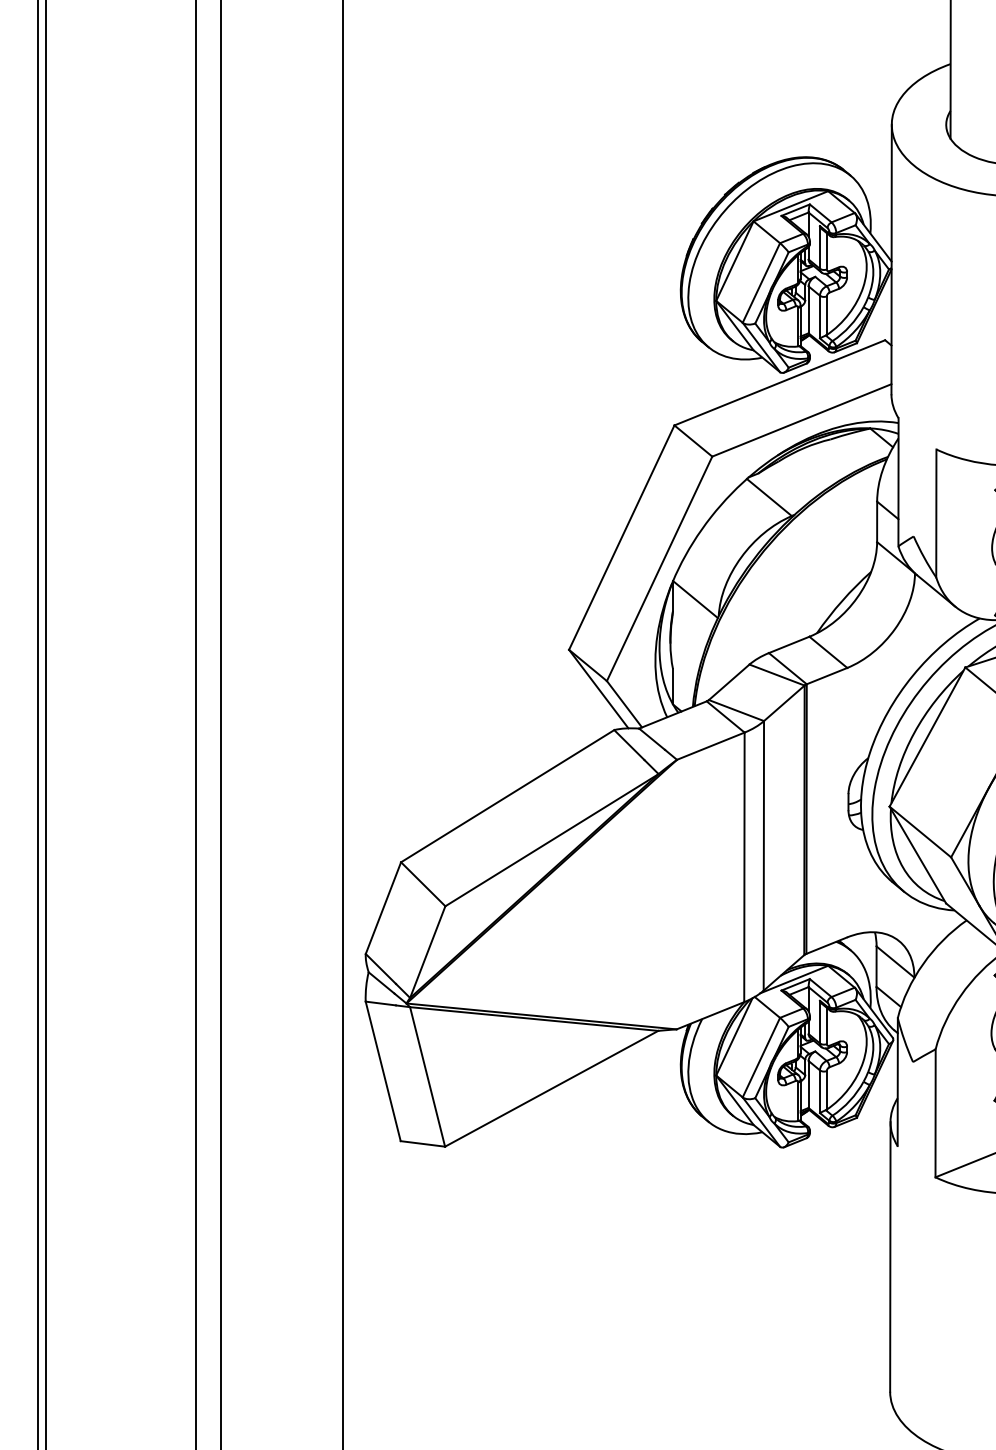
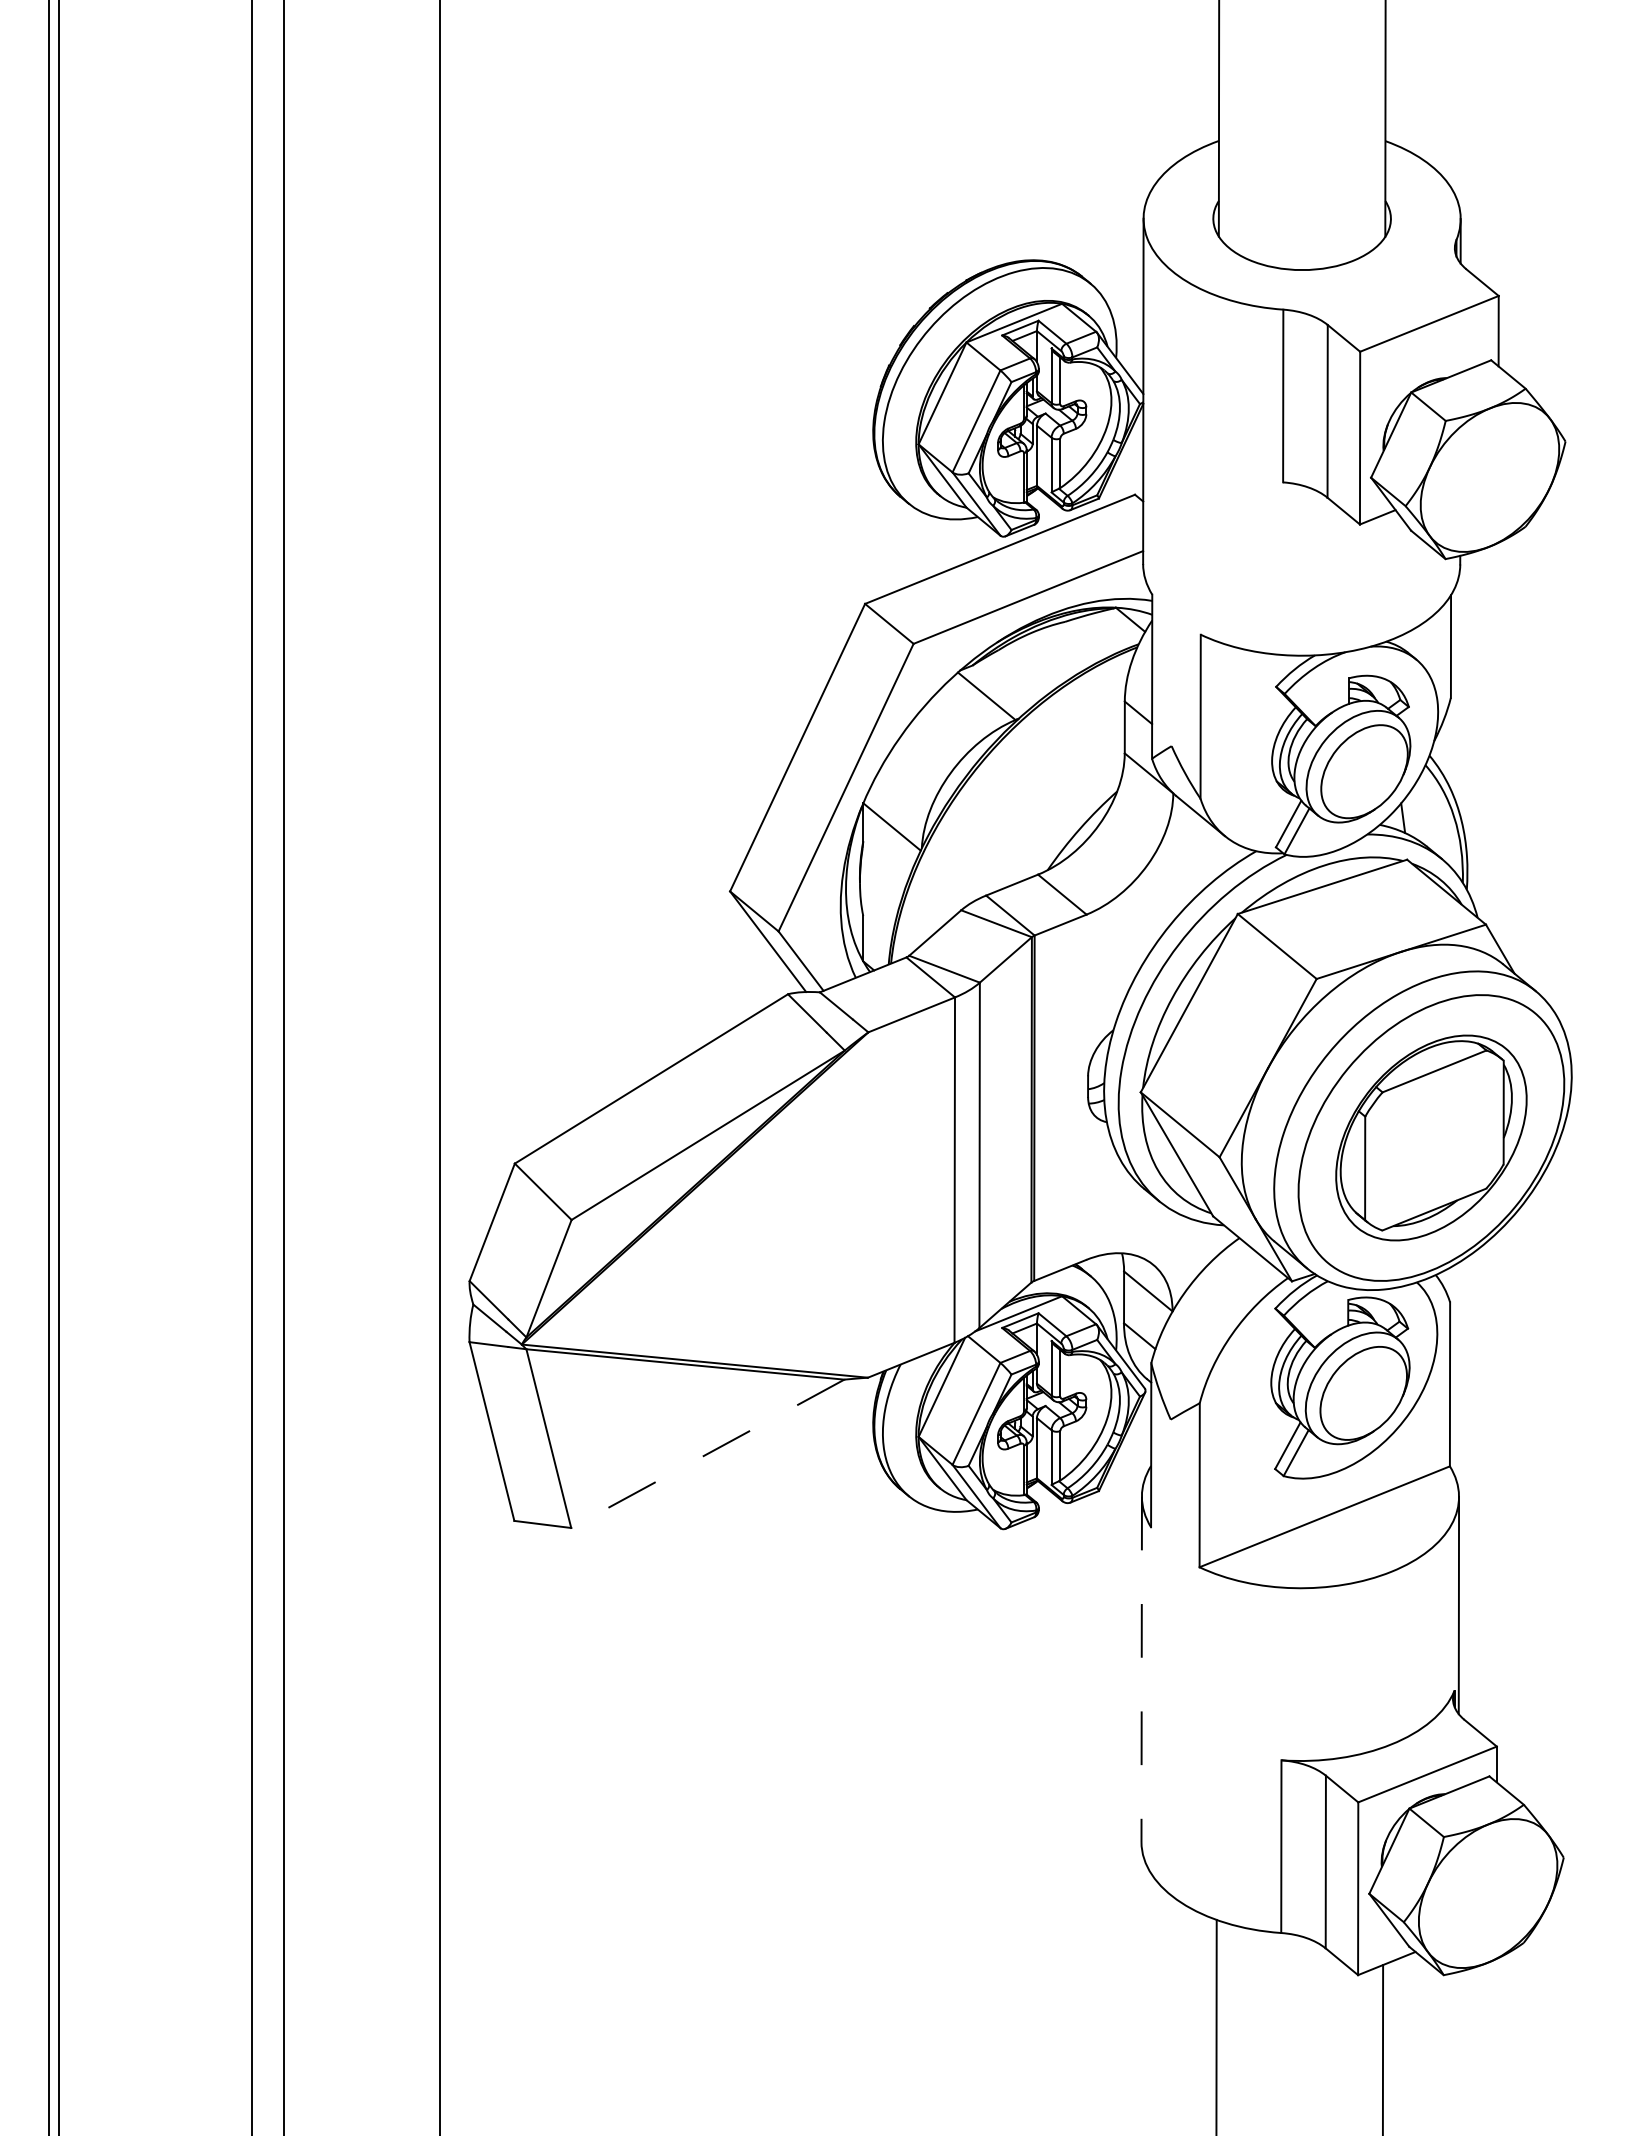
line: (551, 1089) -> (707, 1454), solid -> dashed
line: (890, 1257) -> (1141, 1669), solid -> dashed

